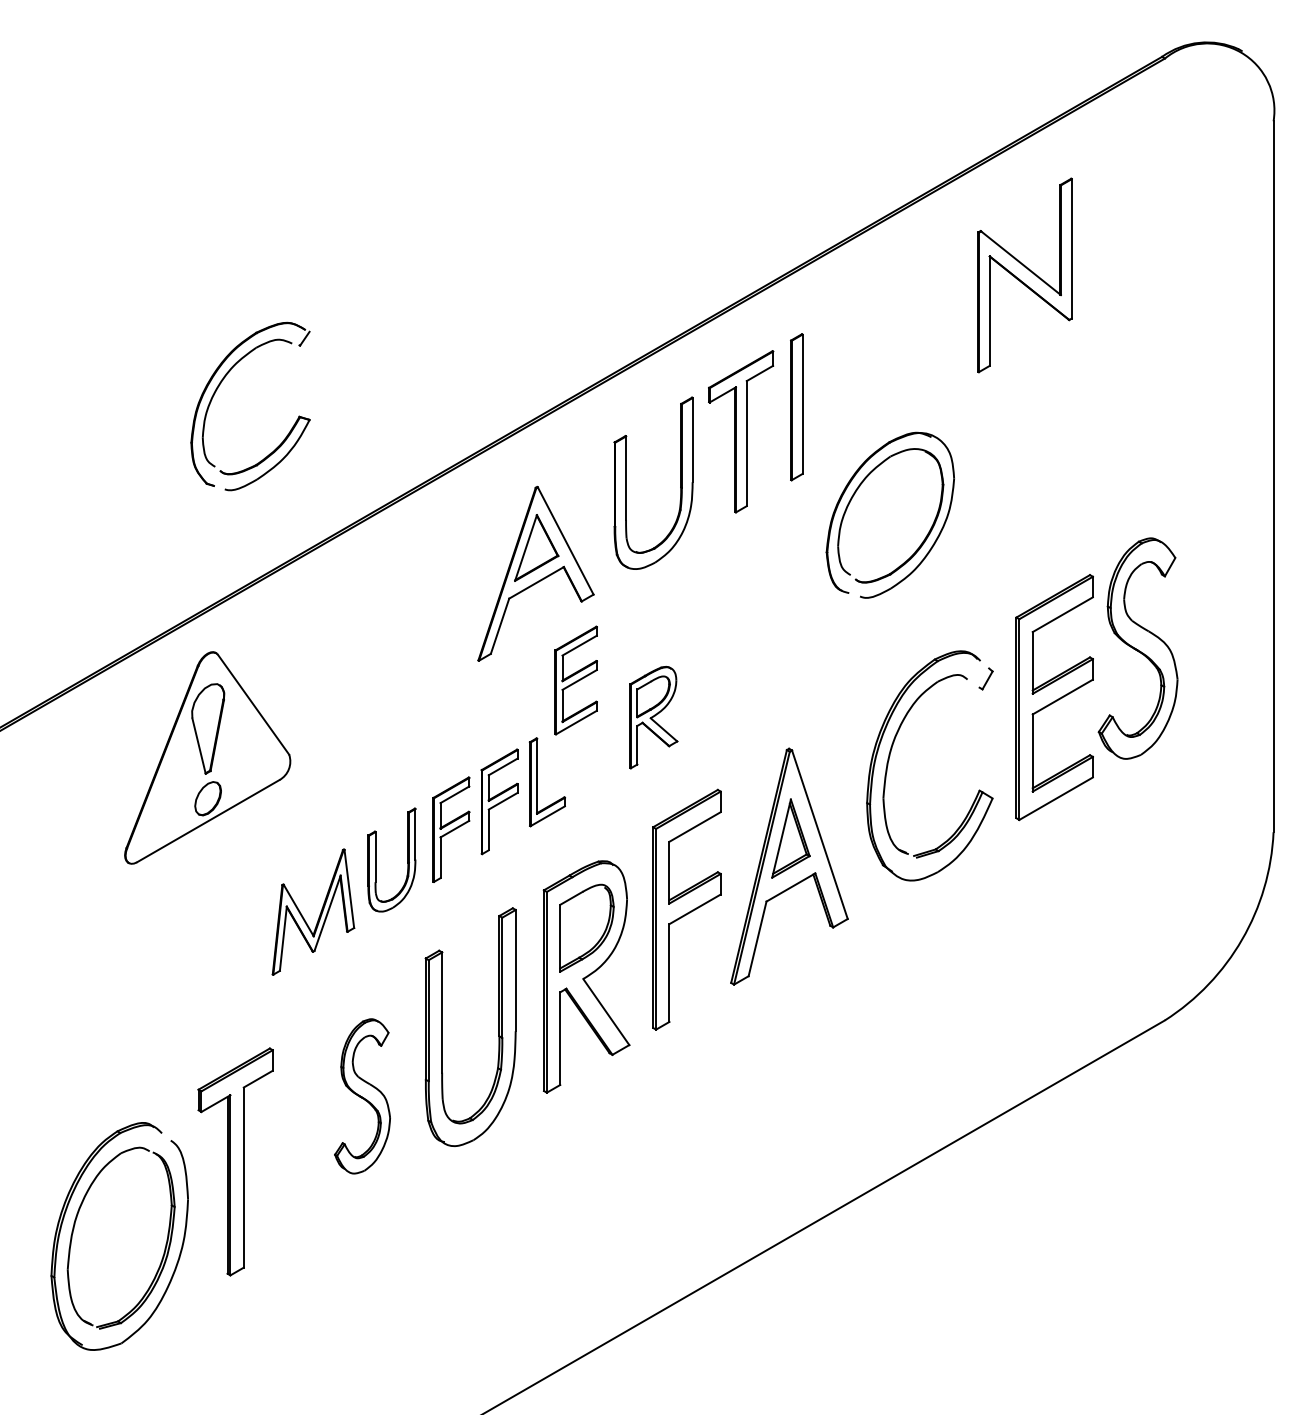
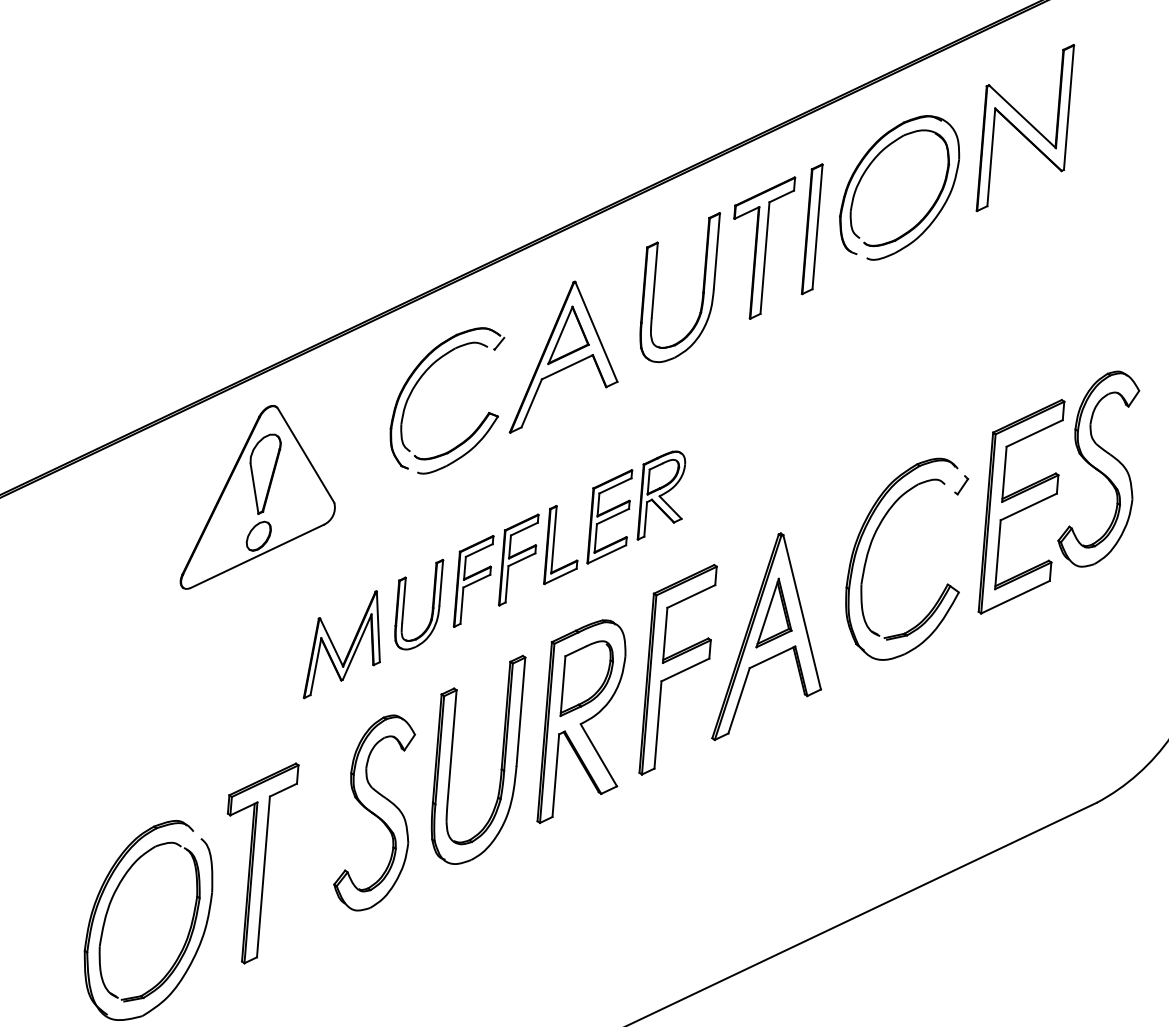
part: (218, 388) -> (418, 381), moved
part: (856, 492) -> (871, 165), moved
part: (575, 680) -> (609, 516), moved
part: (362, 1096) -> (375, 813), size x1.43

